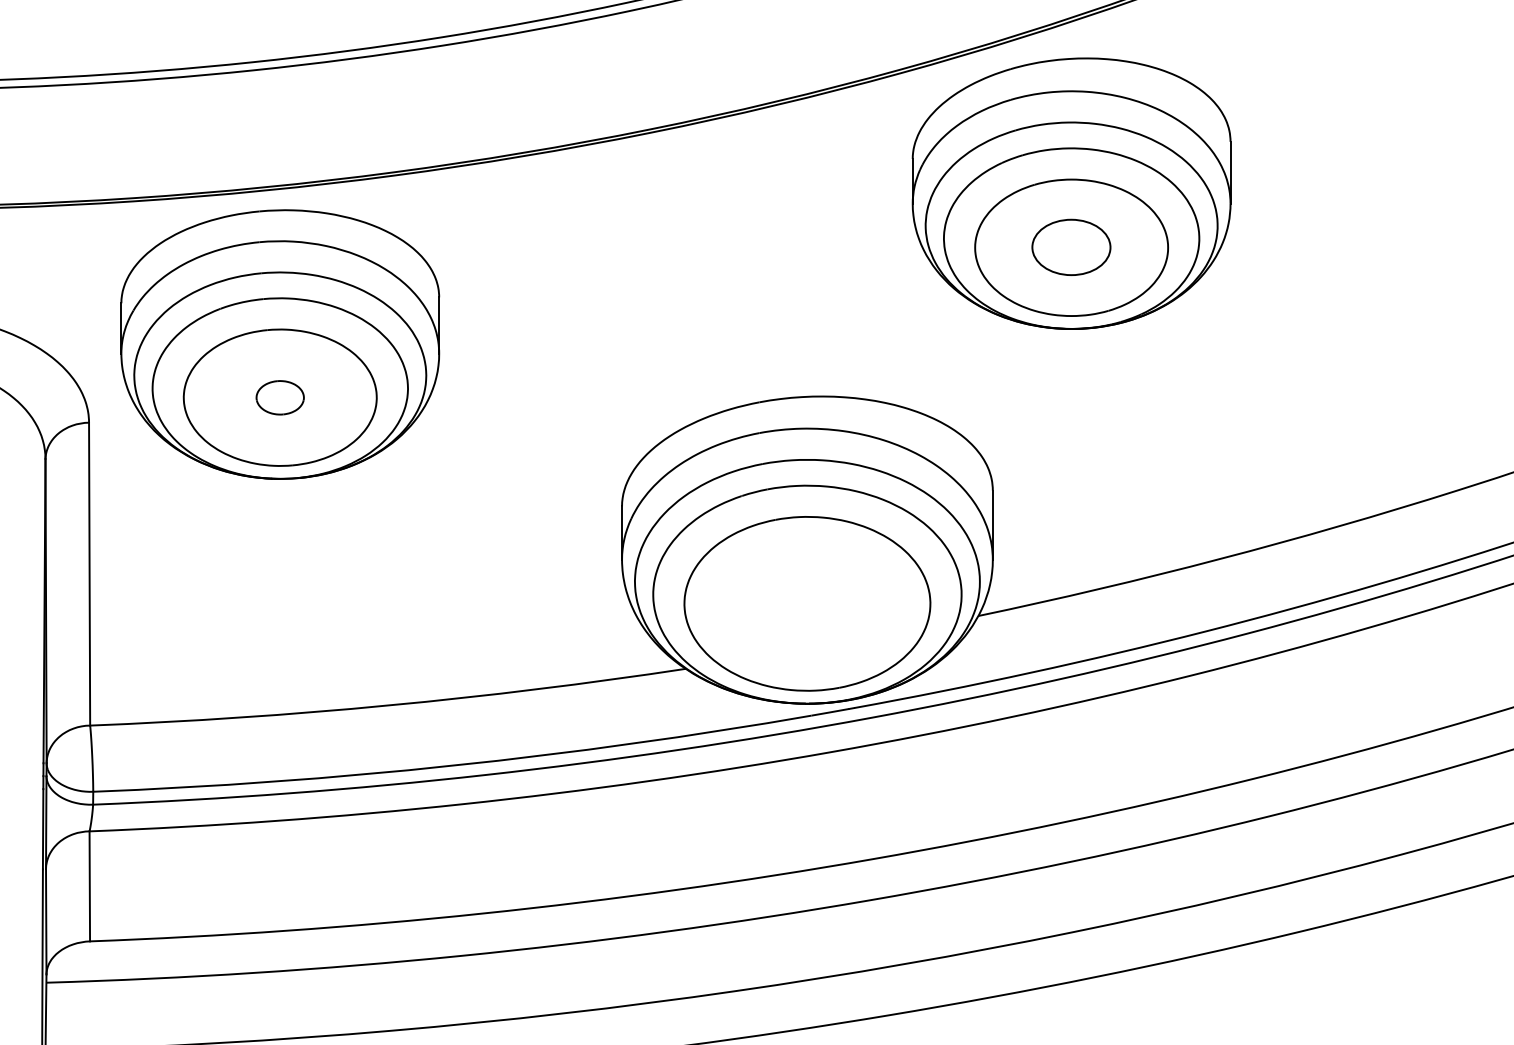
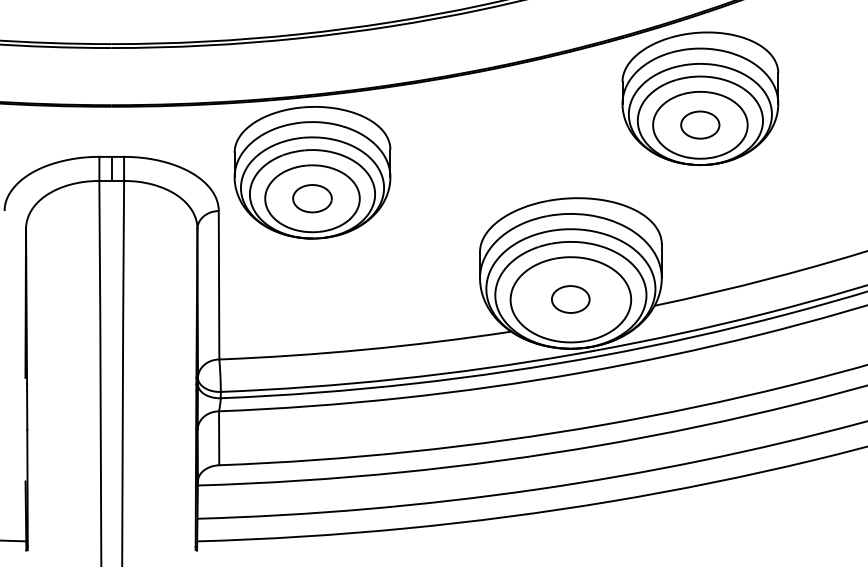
part: (280, 397) -> (312, 198), size x1.67
part: (806, 603) -> (570, 299), added

